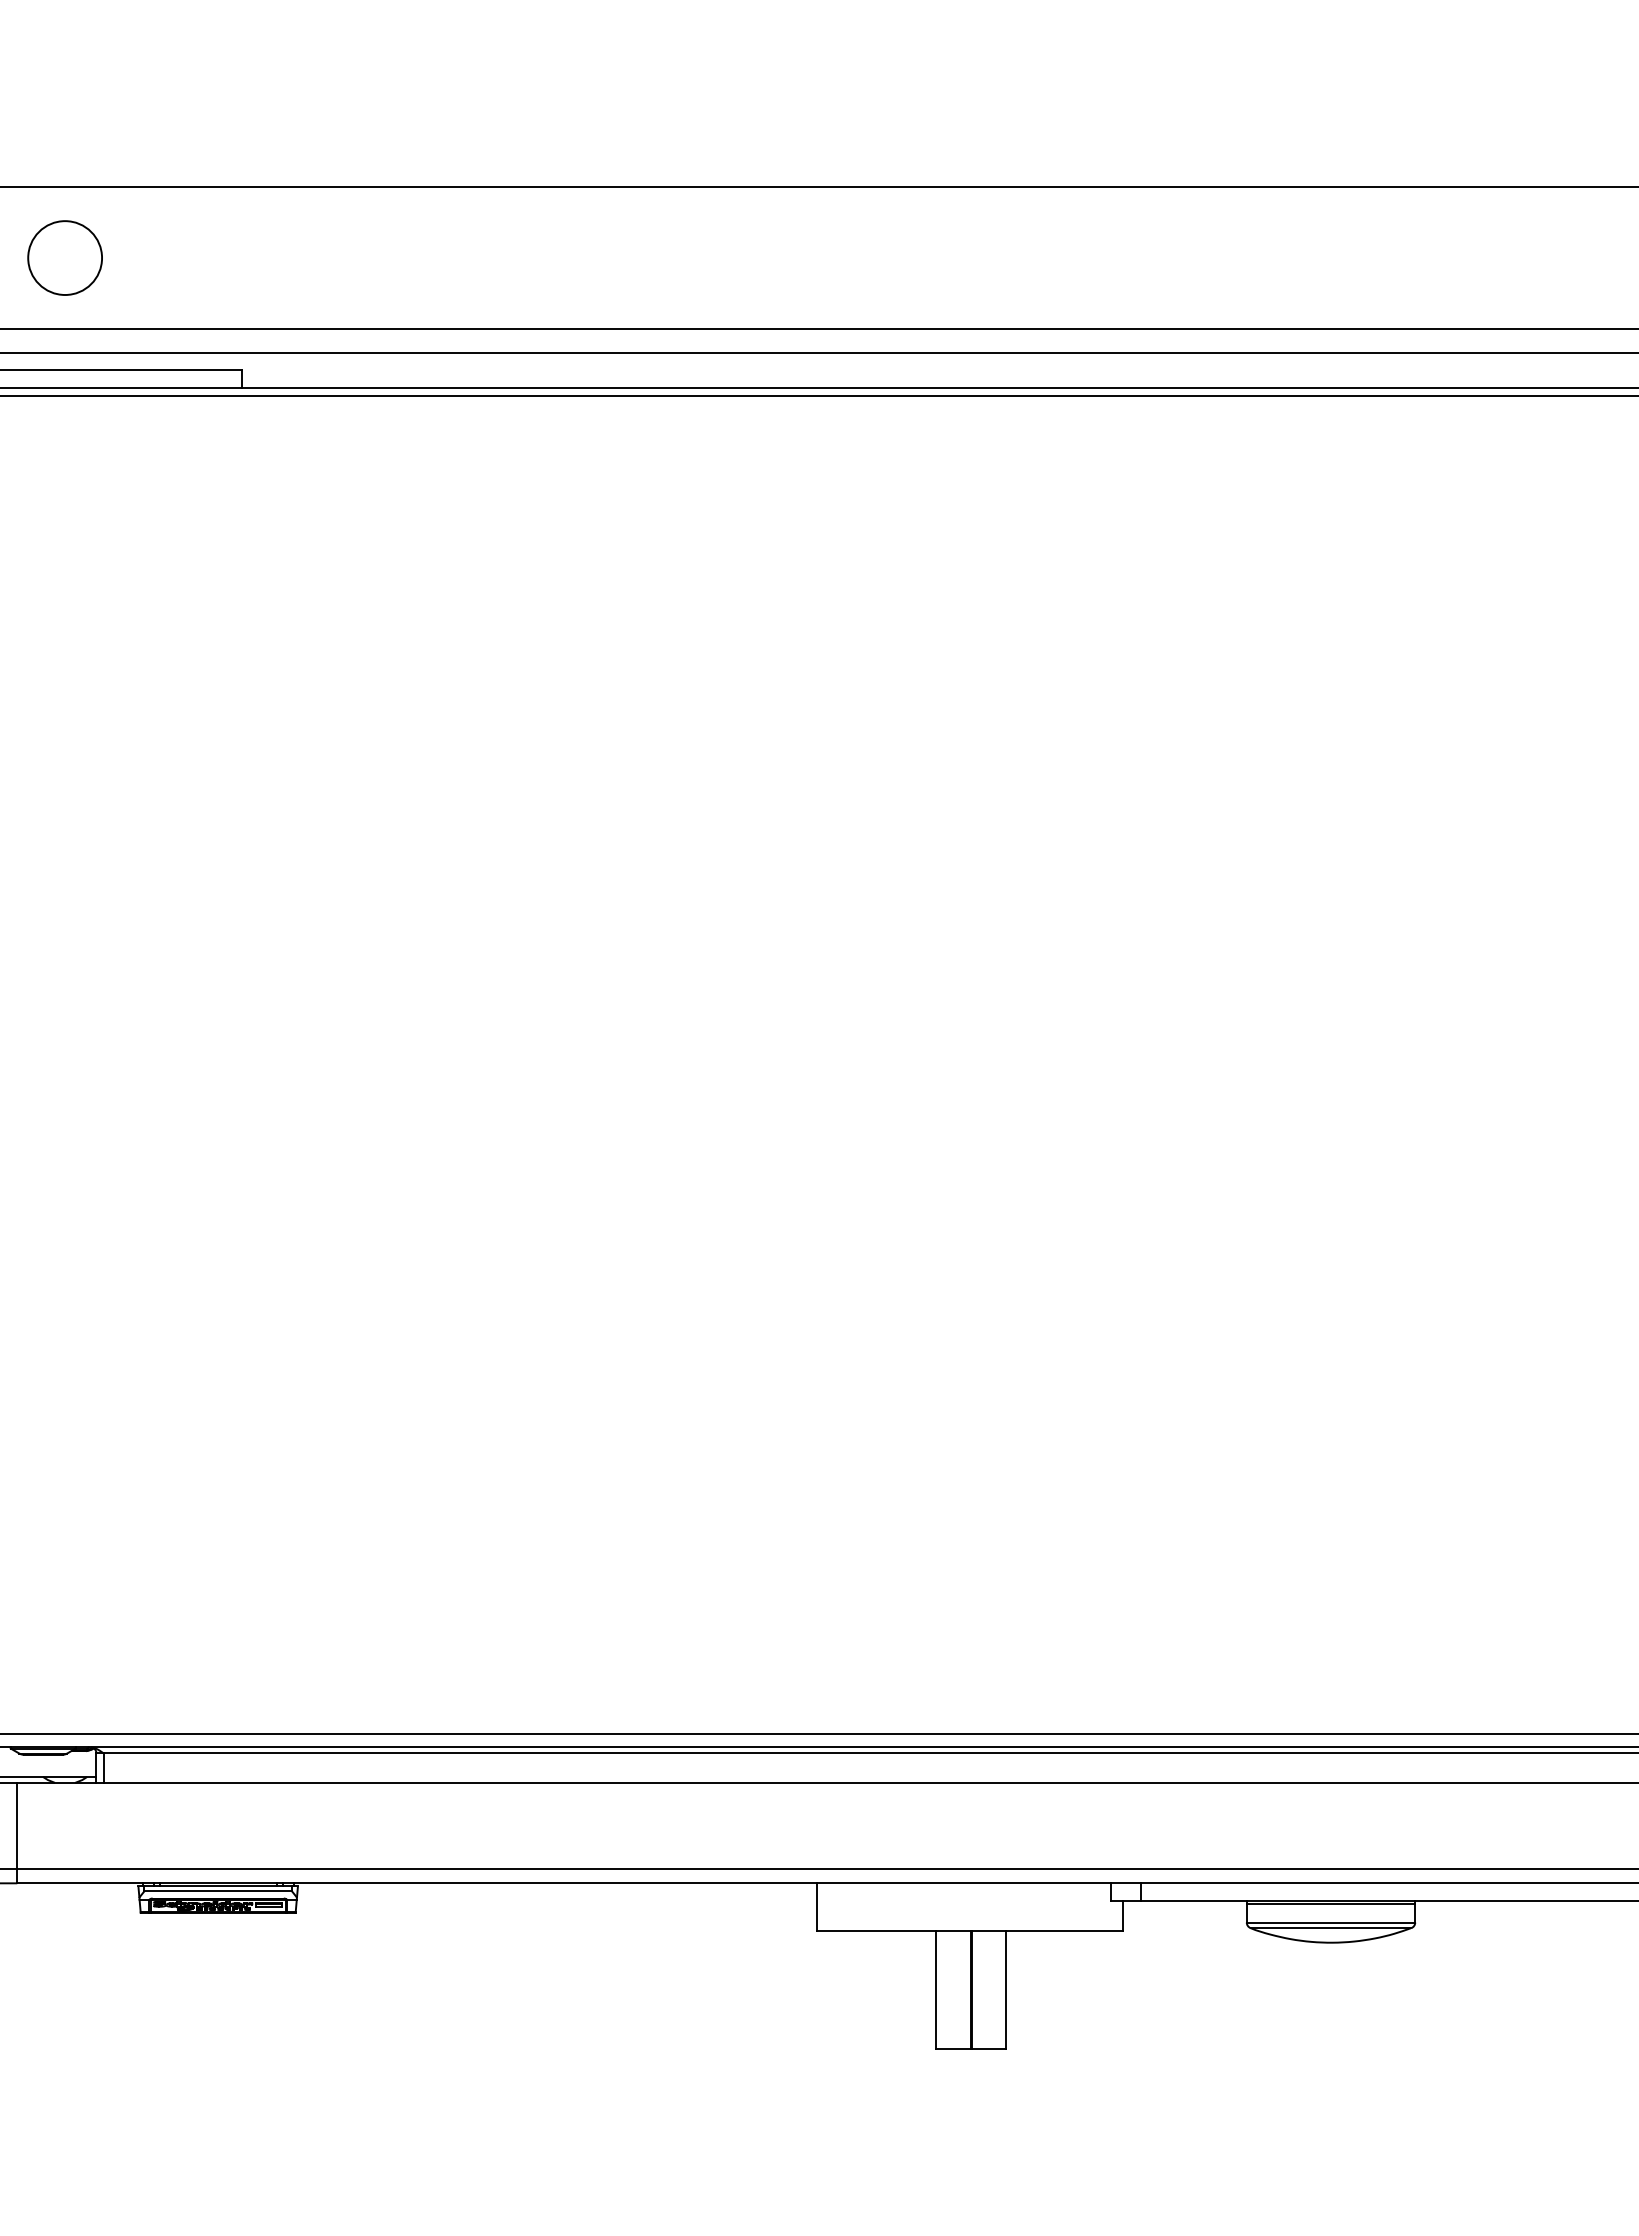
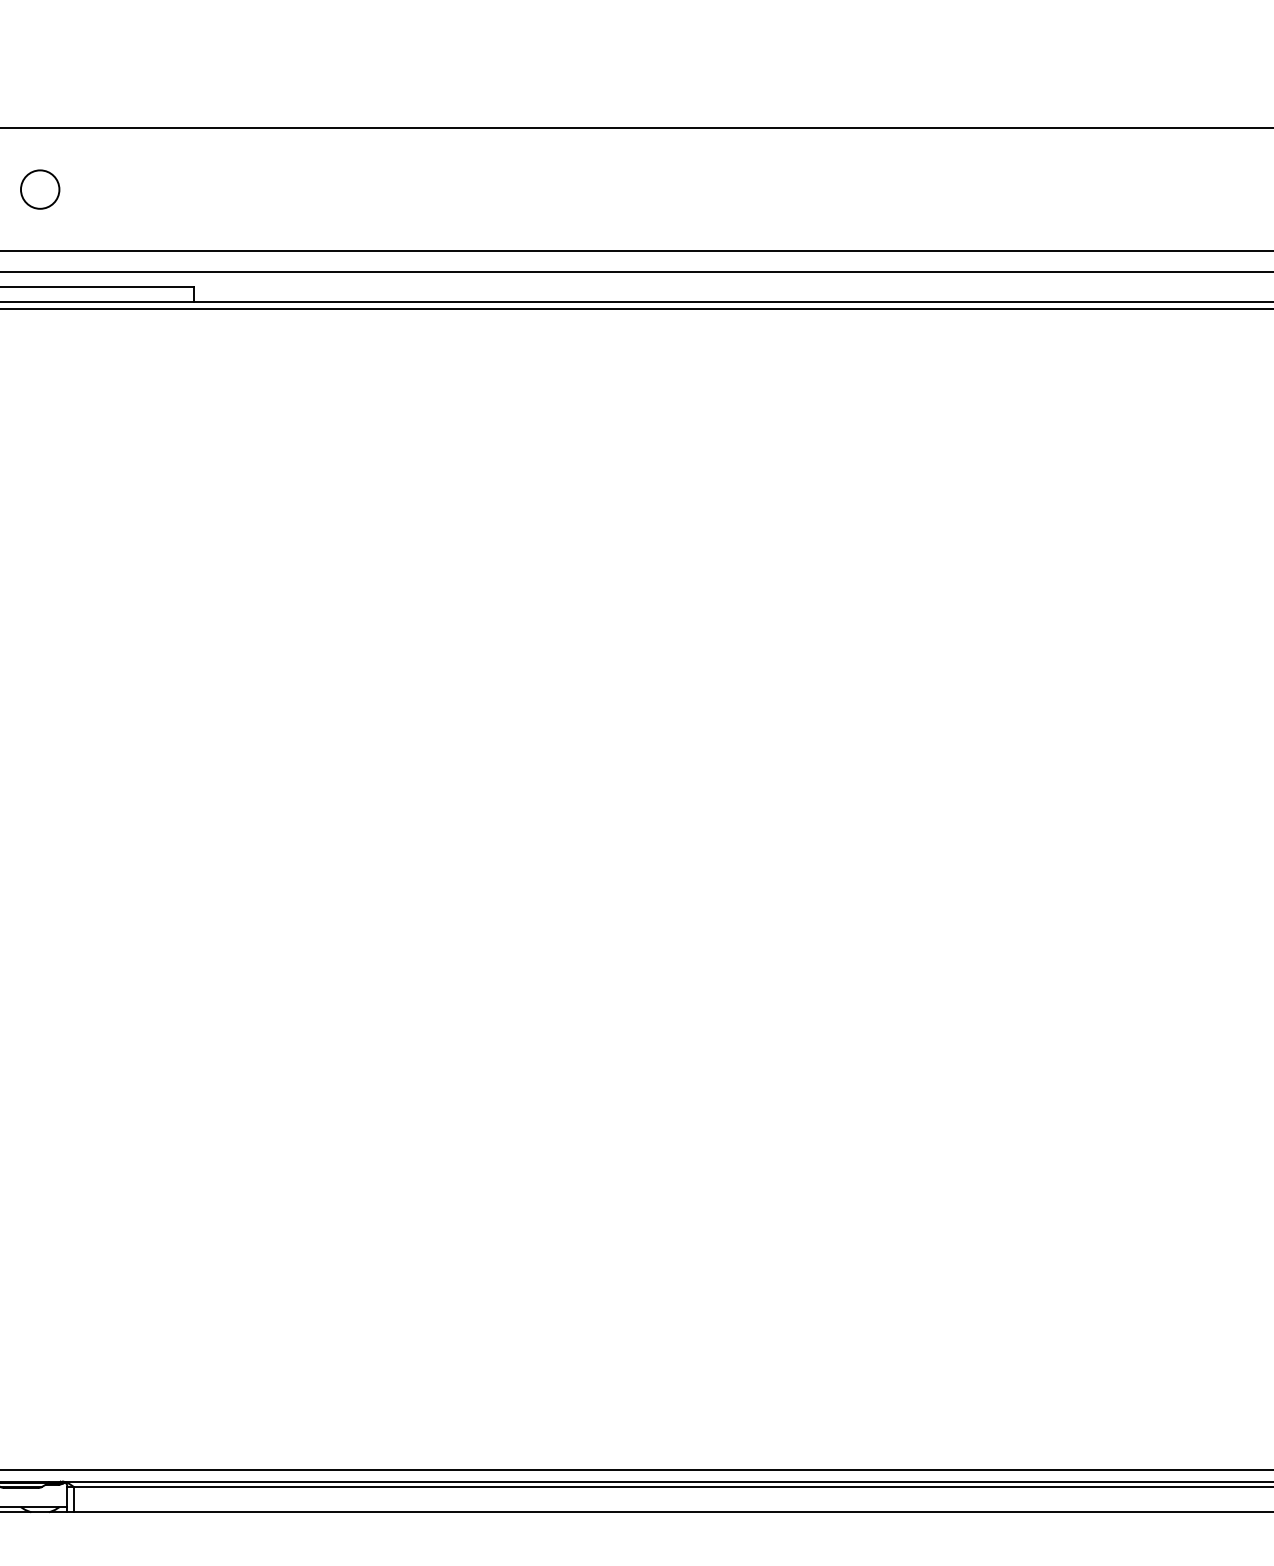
circle: (65, 258) -> (40, 189), size x0.6

